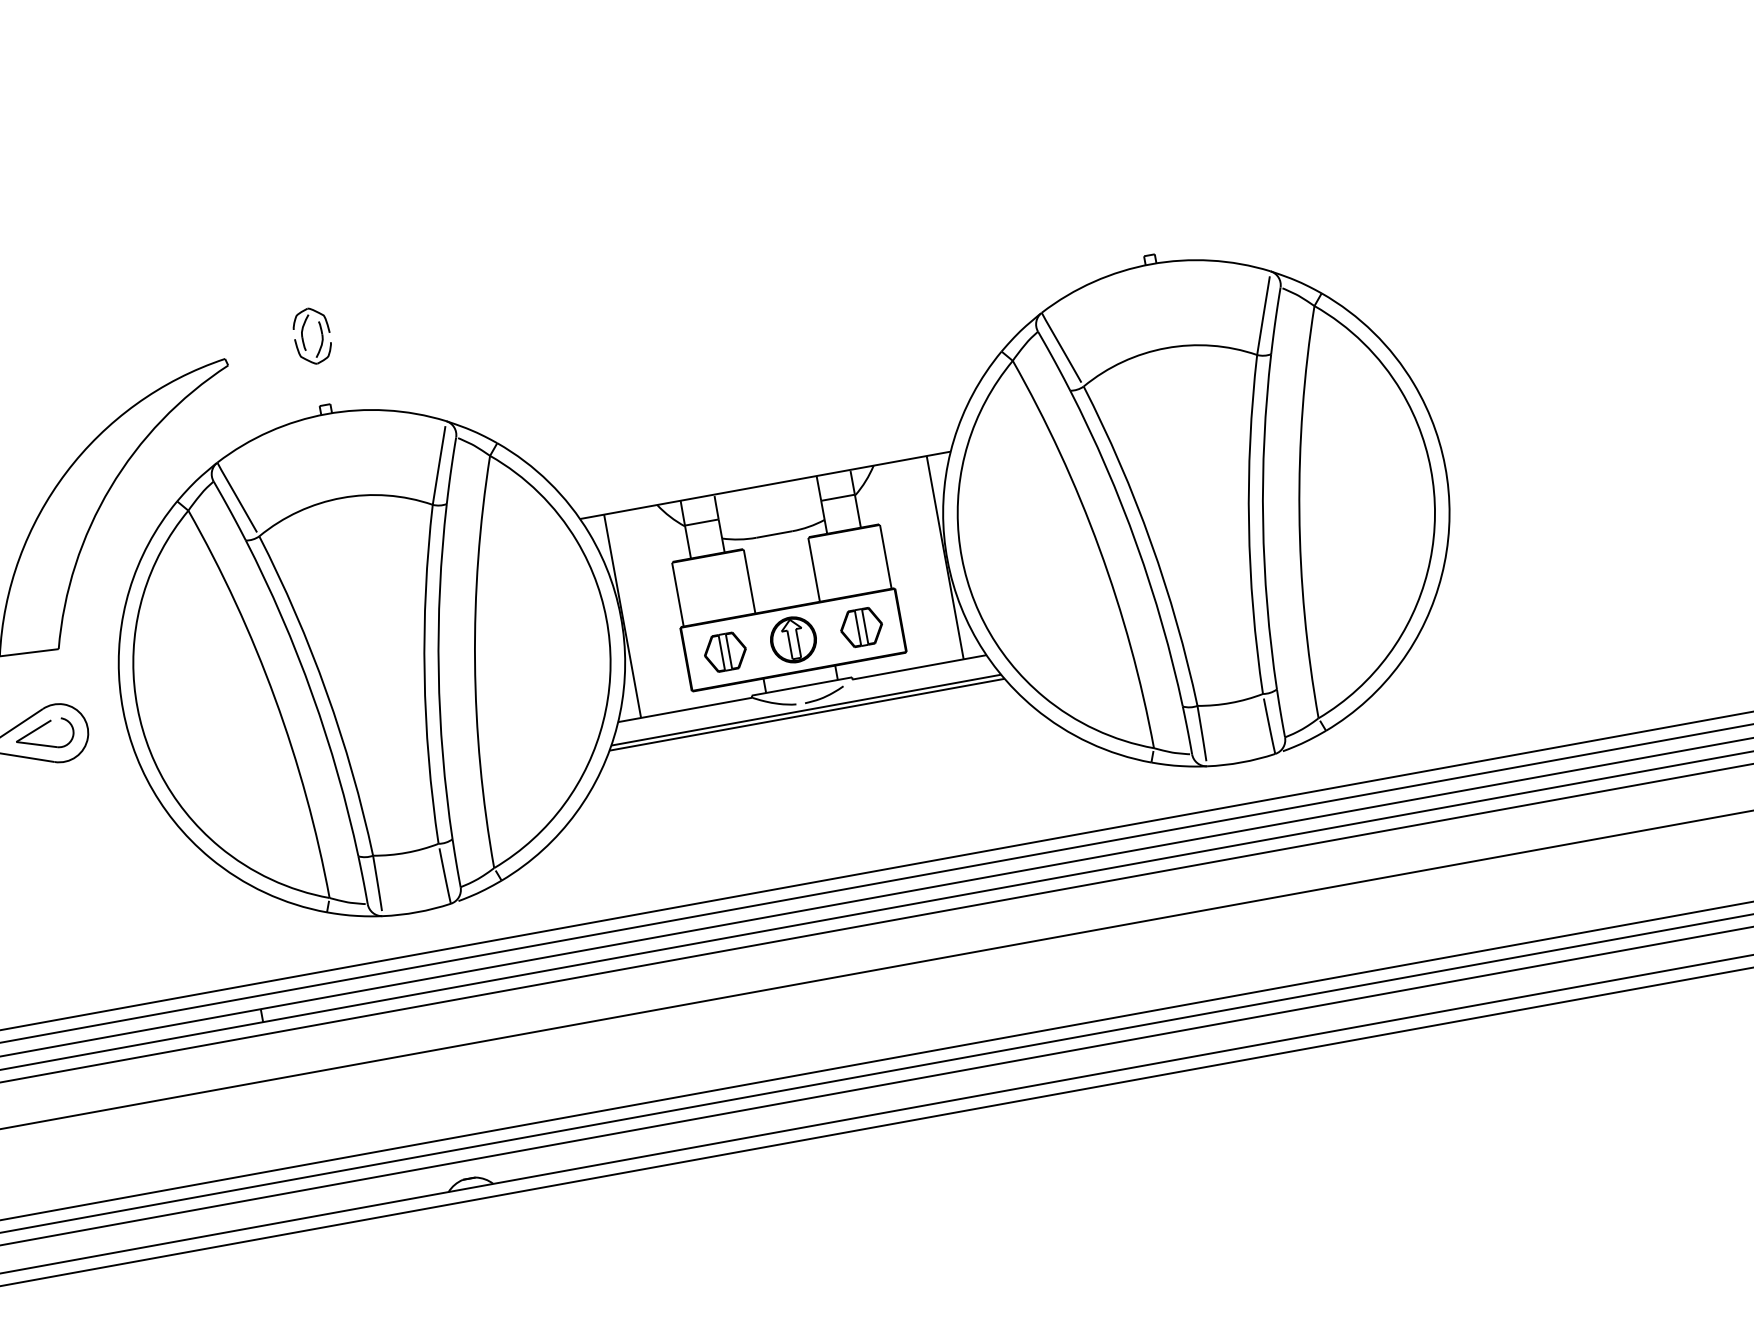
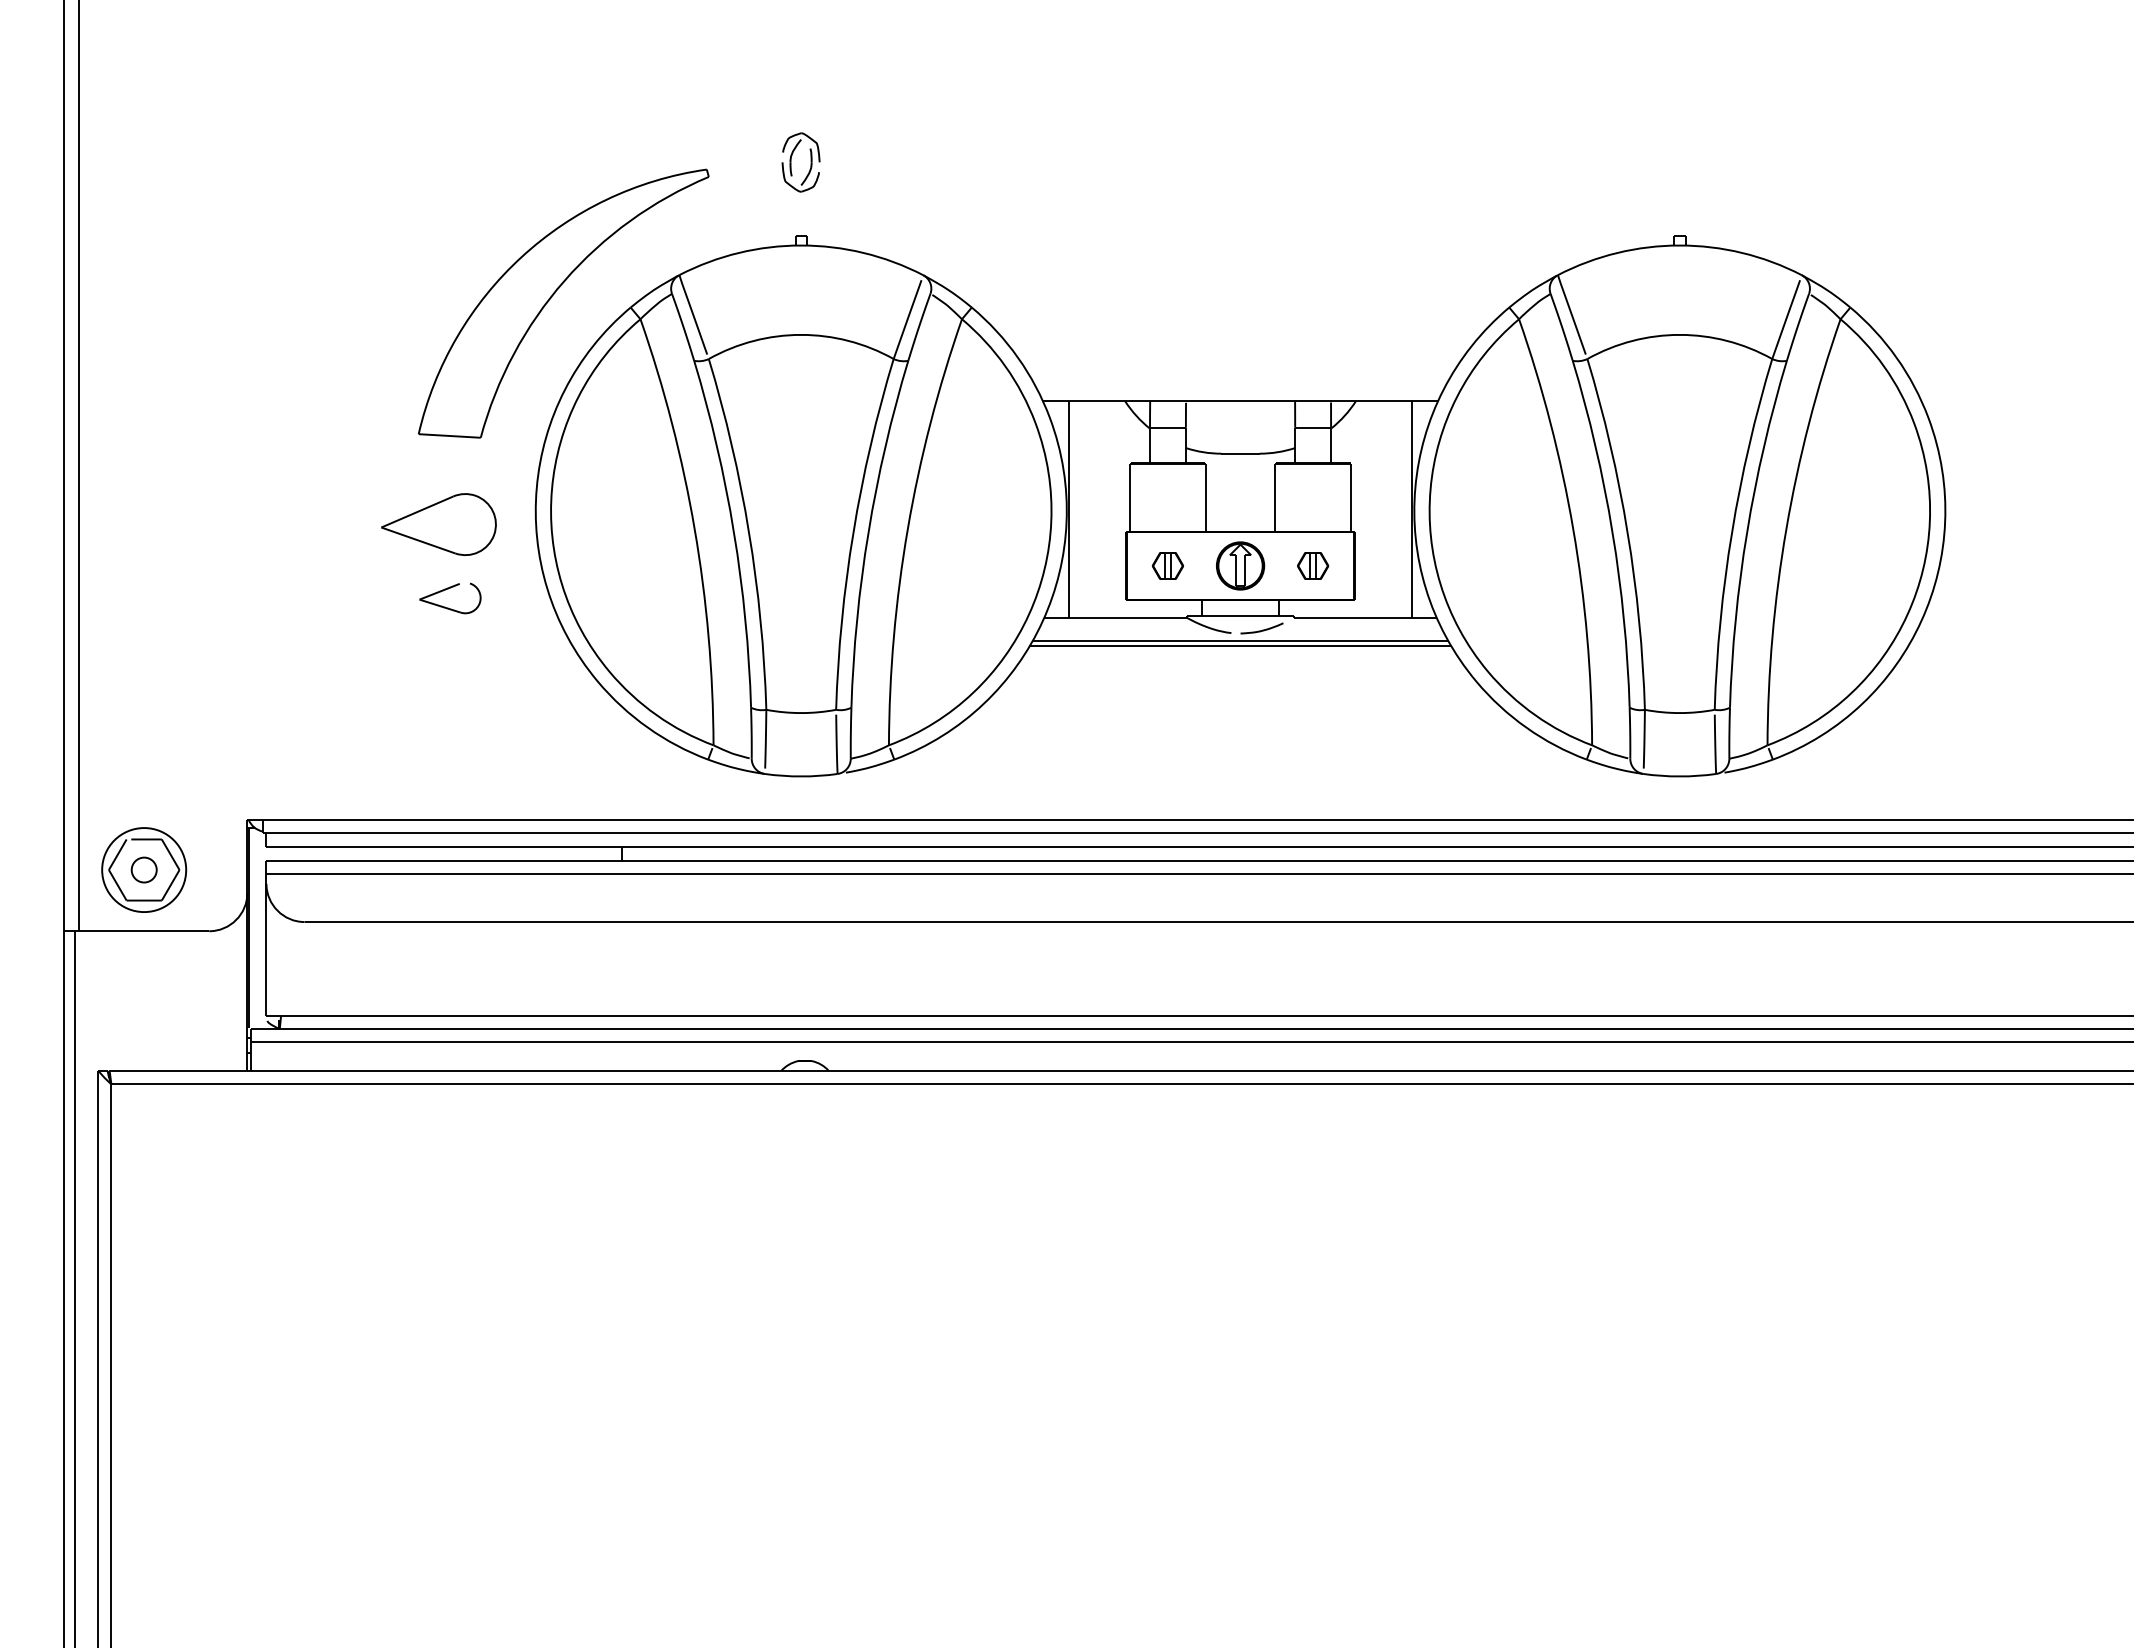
part: (860, 627) -> (1312, 565), size x0.7
part: (724, 651) -> (1167, 565), size x0.7
part: (41, 727) -> (448, 589), moved

